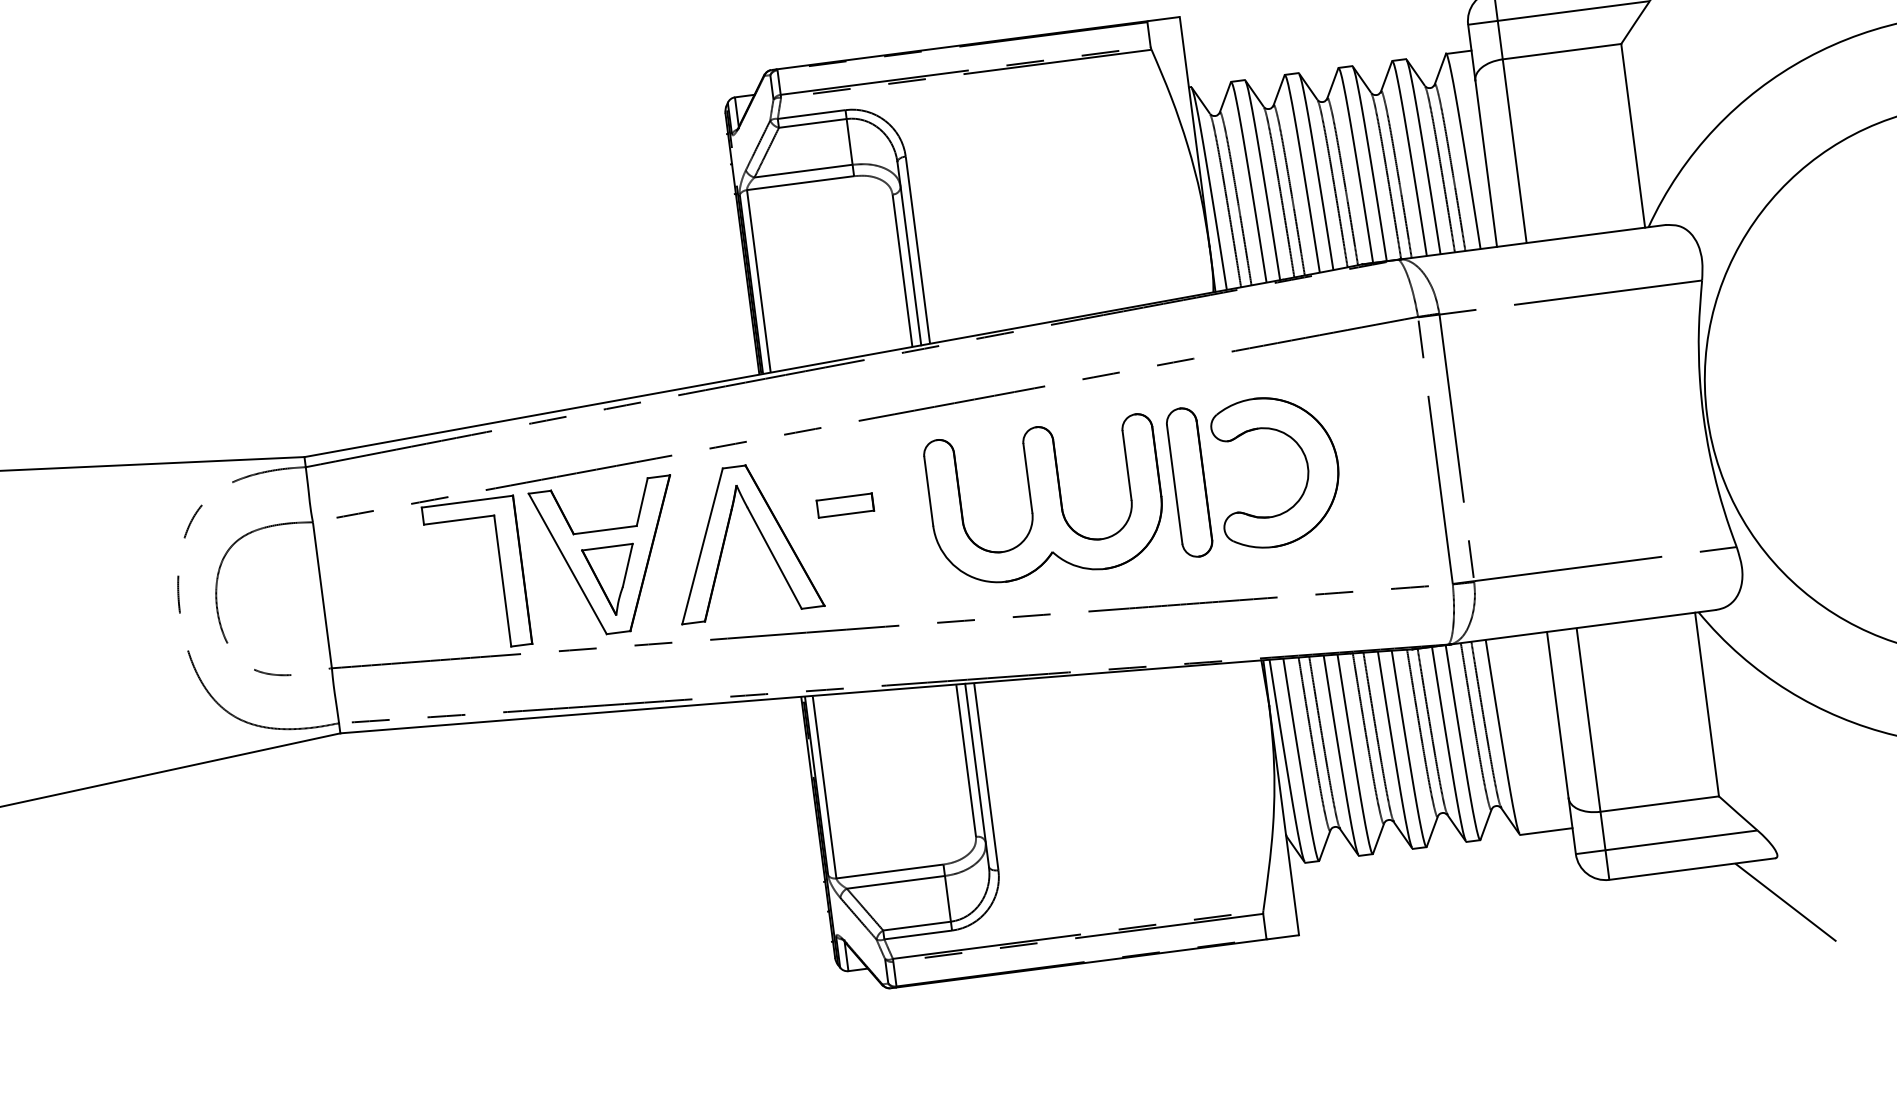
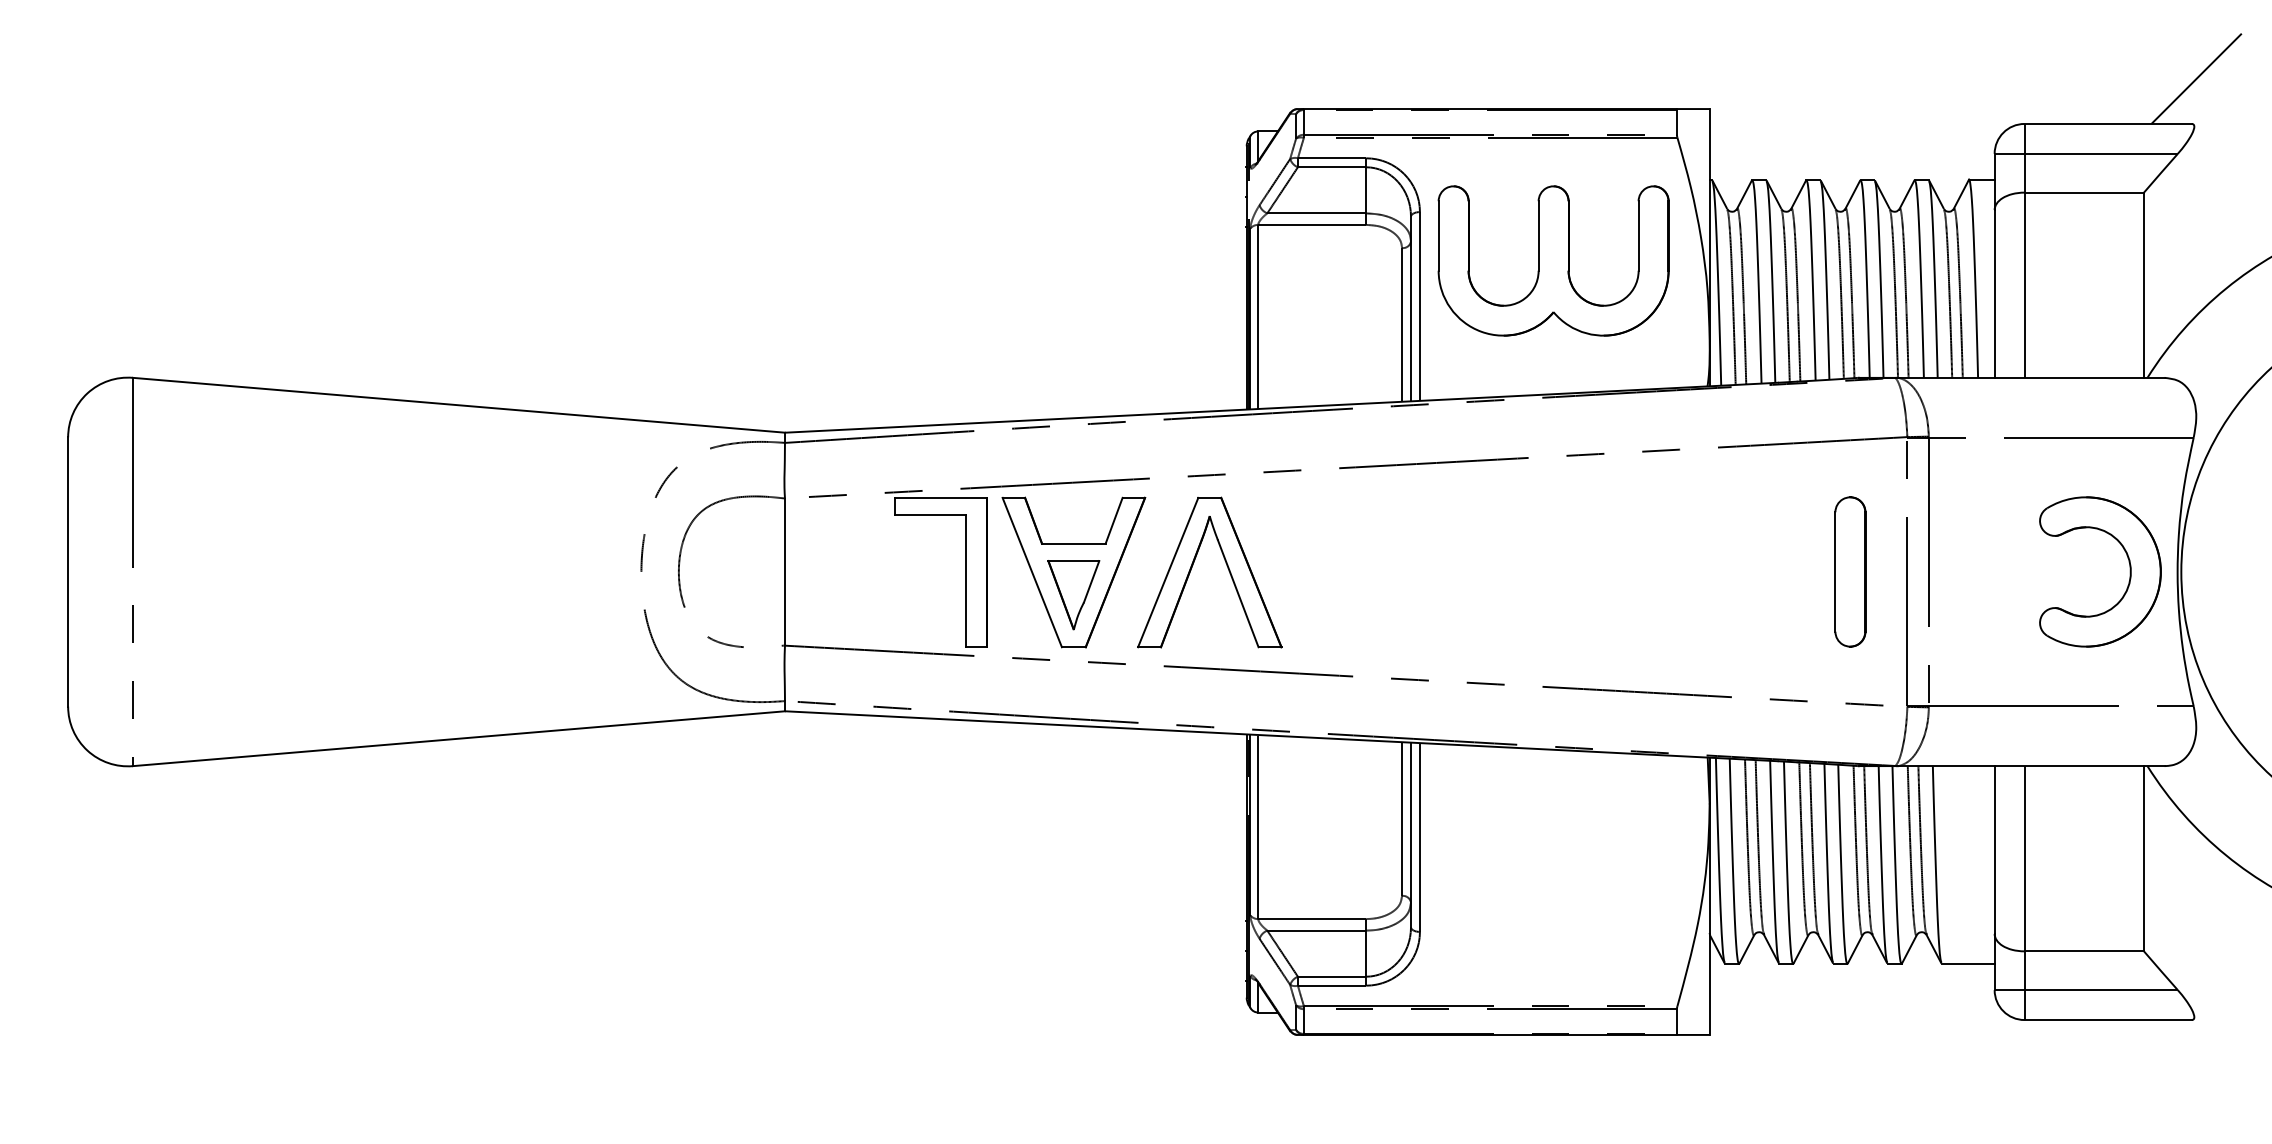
part: (1306, 466) -> (2129, 571), moved
part: (1189, 482) -> (1850, 571), moved
part: (1045, 500) -> (1553, 260), moved
part: (844, 505) -> (1314, 550), removed
line: (1785, 901) -> (2196, 1064), removed

